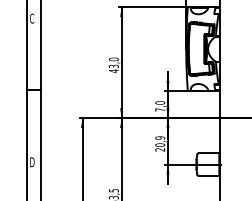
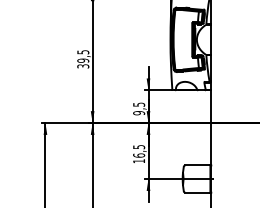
text: (113, 65) -> (82, 59), 43,0 -> 39,5
text: (160, 106) -> (139, 108), 7,0 -> 9,5
text: (159, 143) -> (138, 153), 20,9 -> 16,5

